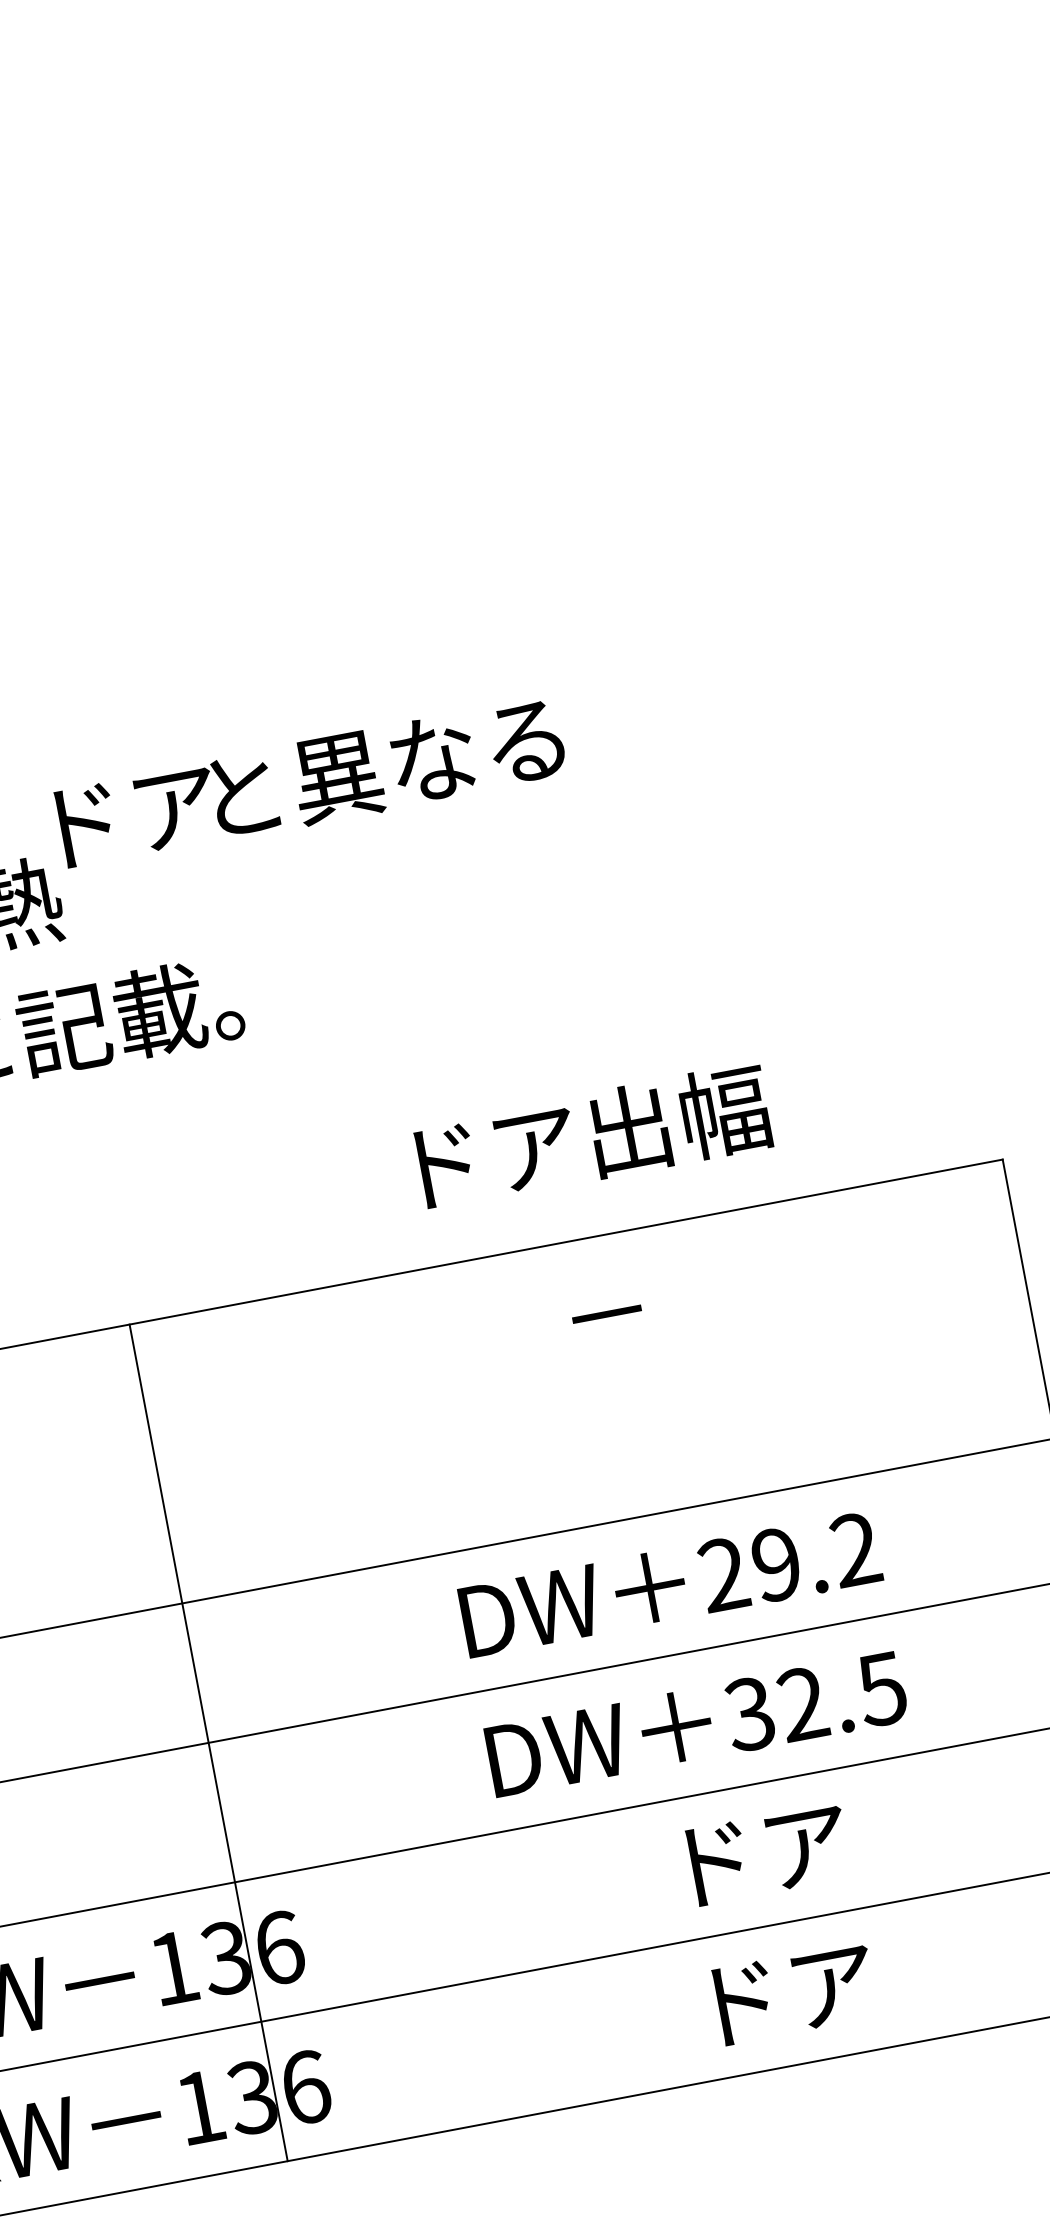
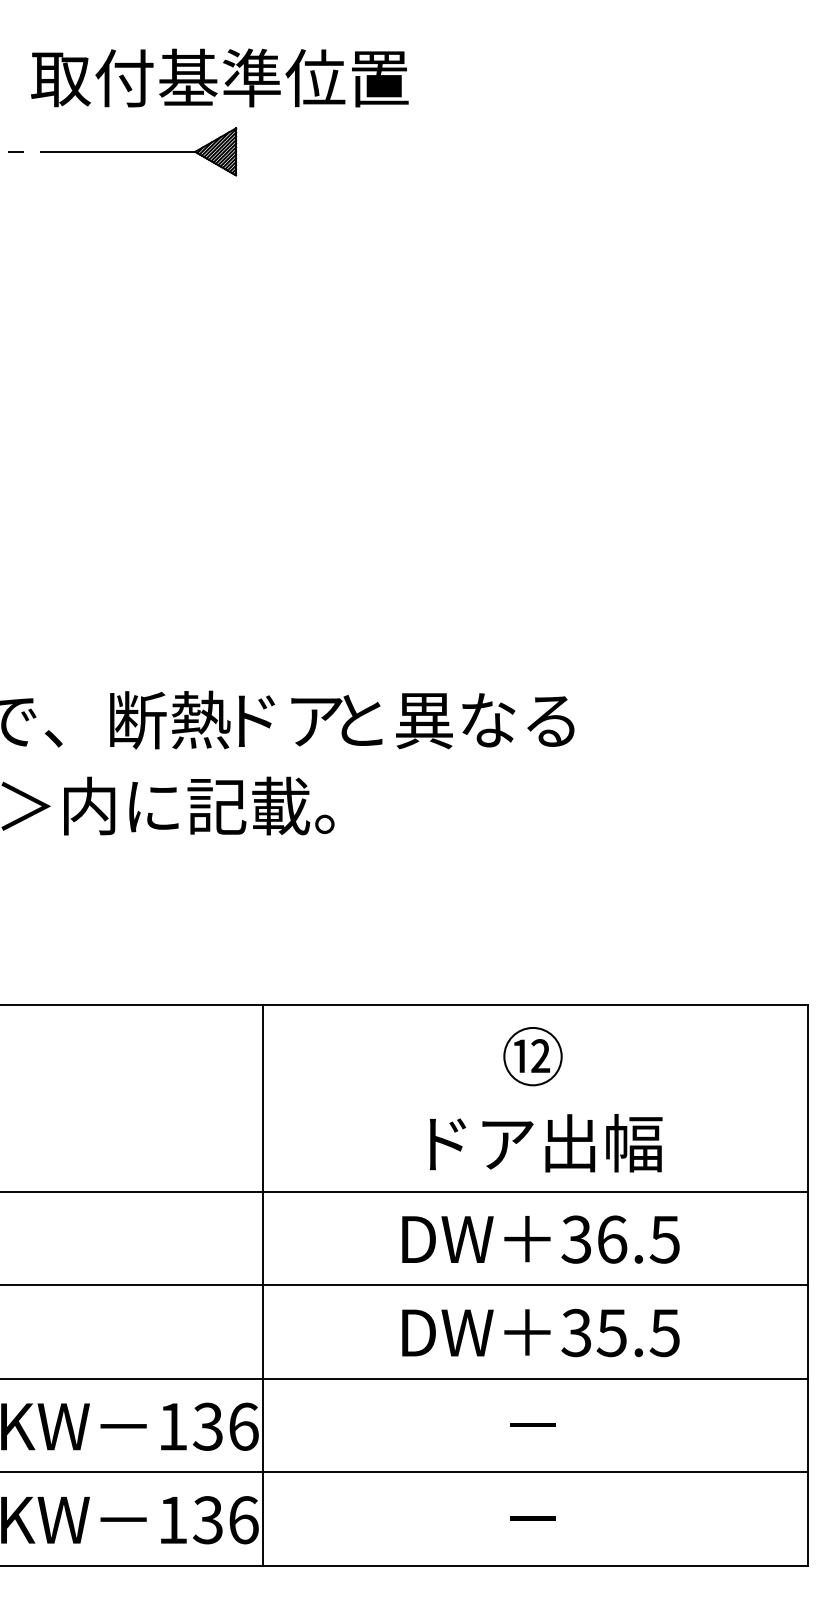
text: (311, 783) -> (406, 721), moved
text: (592, 1136) -> (545, 1143), moved
text: (606, 1313) -> (532, 1056), － -> ⑫
text: (789, 1562) -> (620, 1239), 29.2 -> 36.5
text: (801, 1703) -> (611, 1332), 32.5 -> 35.5
line: (209, 1742) -> (263, 1285), moved
text: (760, 1855) -> (566, 1425), ドア -> －
text: (787, 1993) -> (566, 1518), ドア -> －

